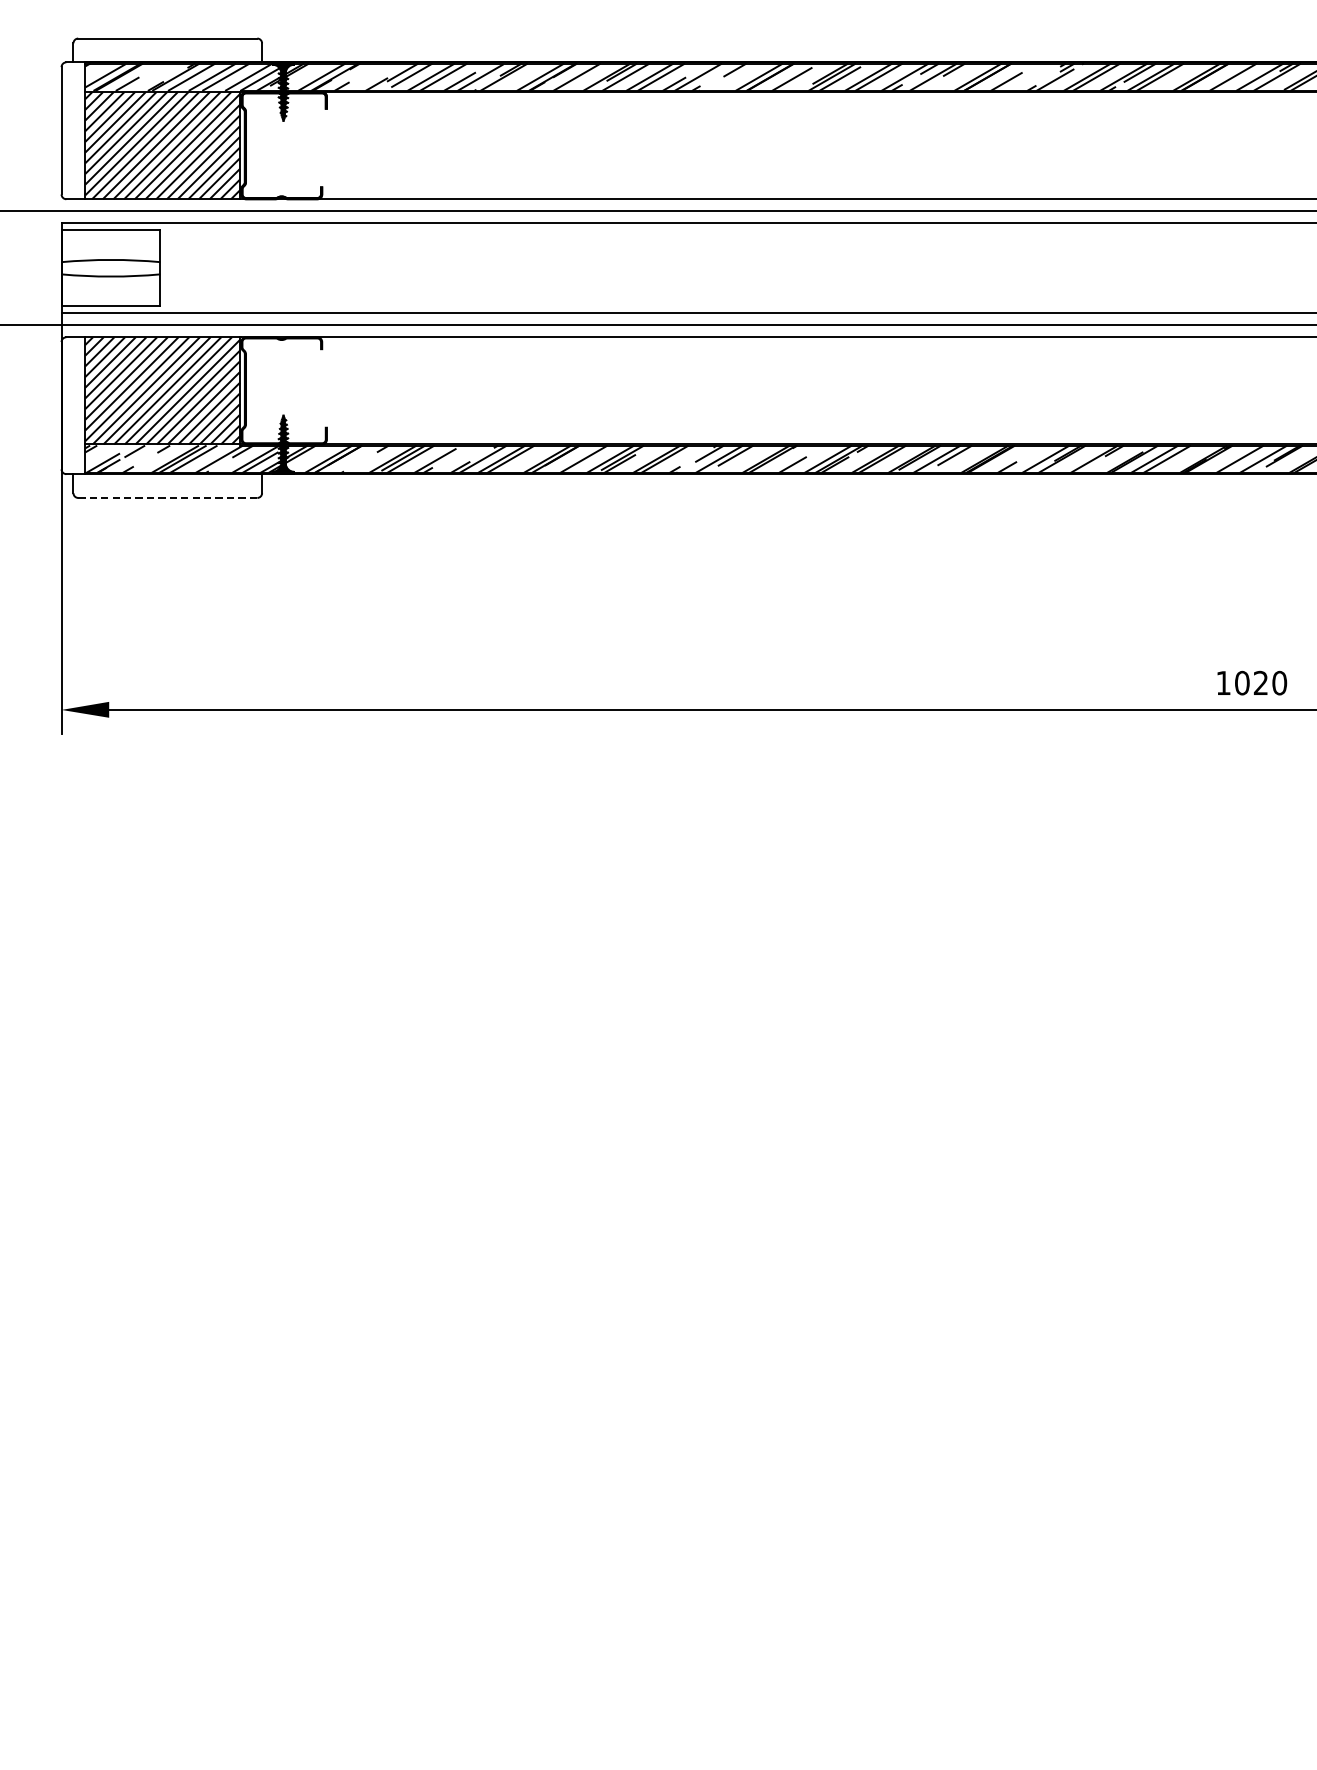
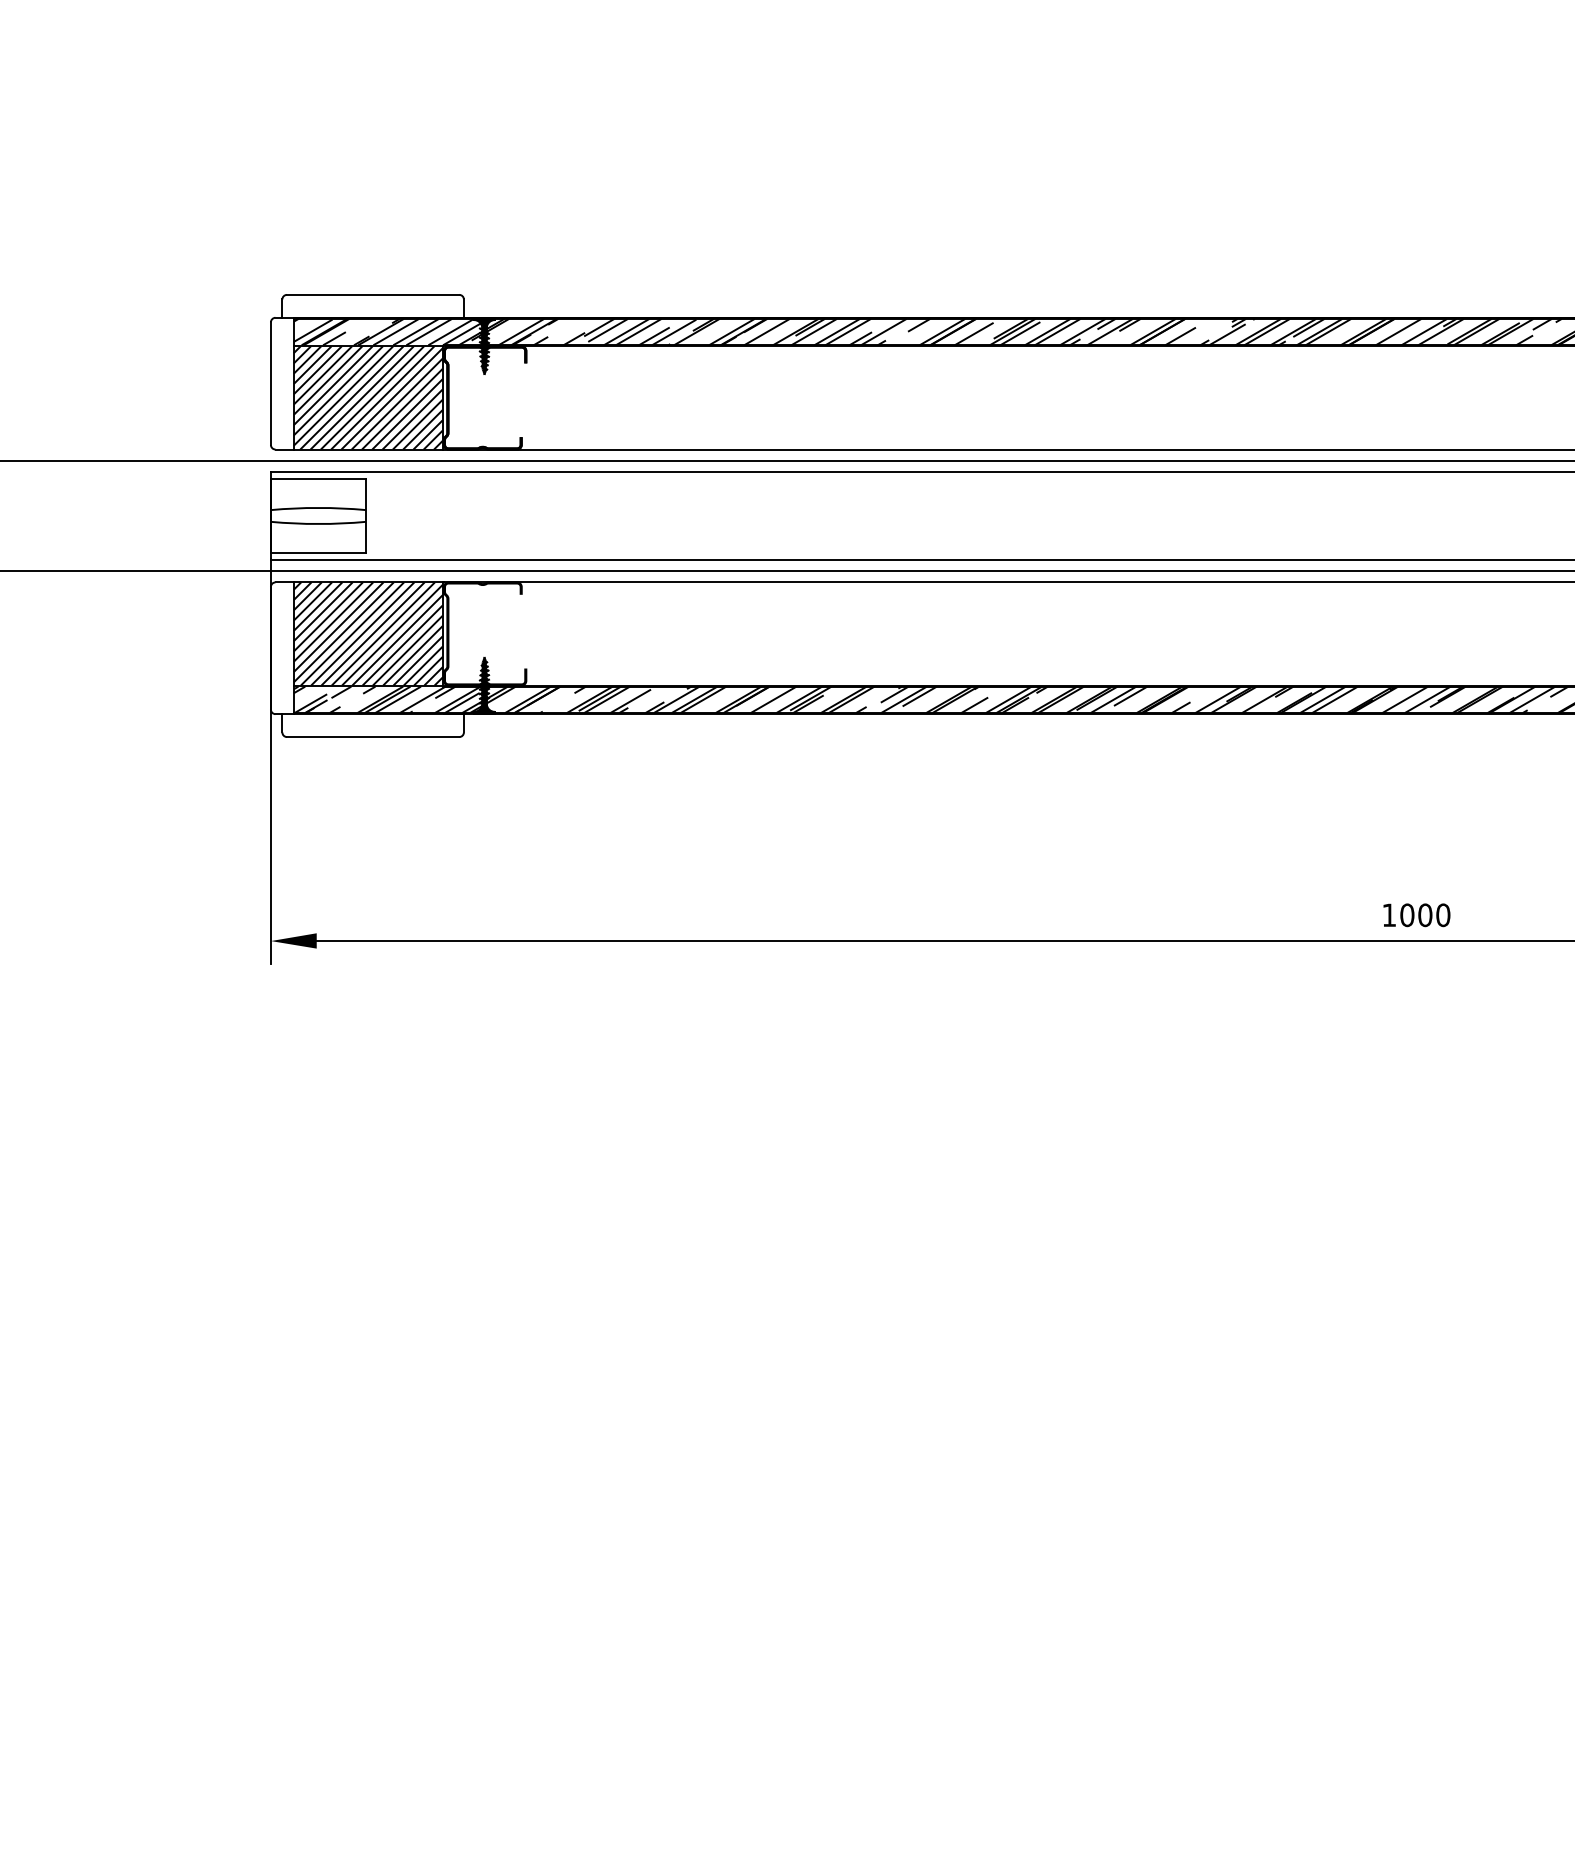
line: (168, 498) -> (373, 737), dashed -> solid
text: (1261, 683) -> (1425, 915), 1020 -> 1000

